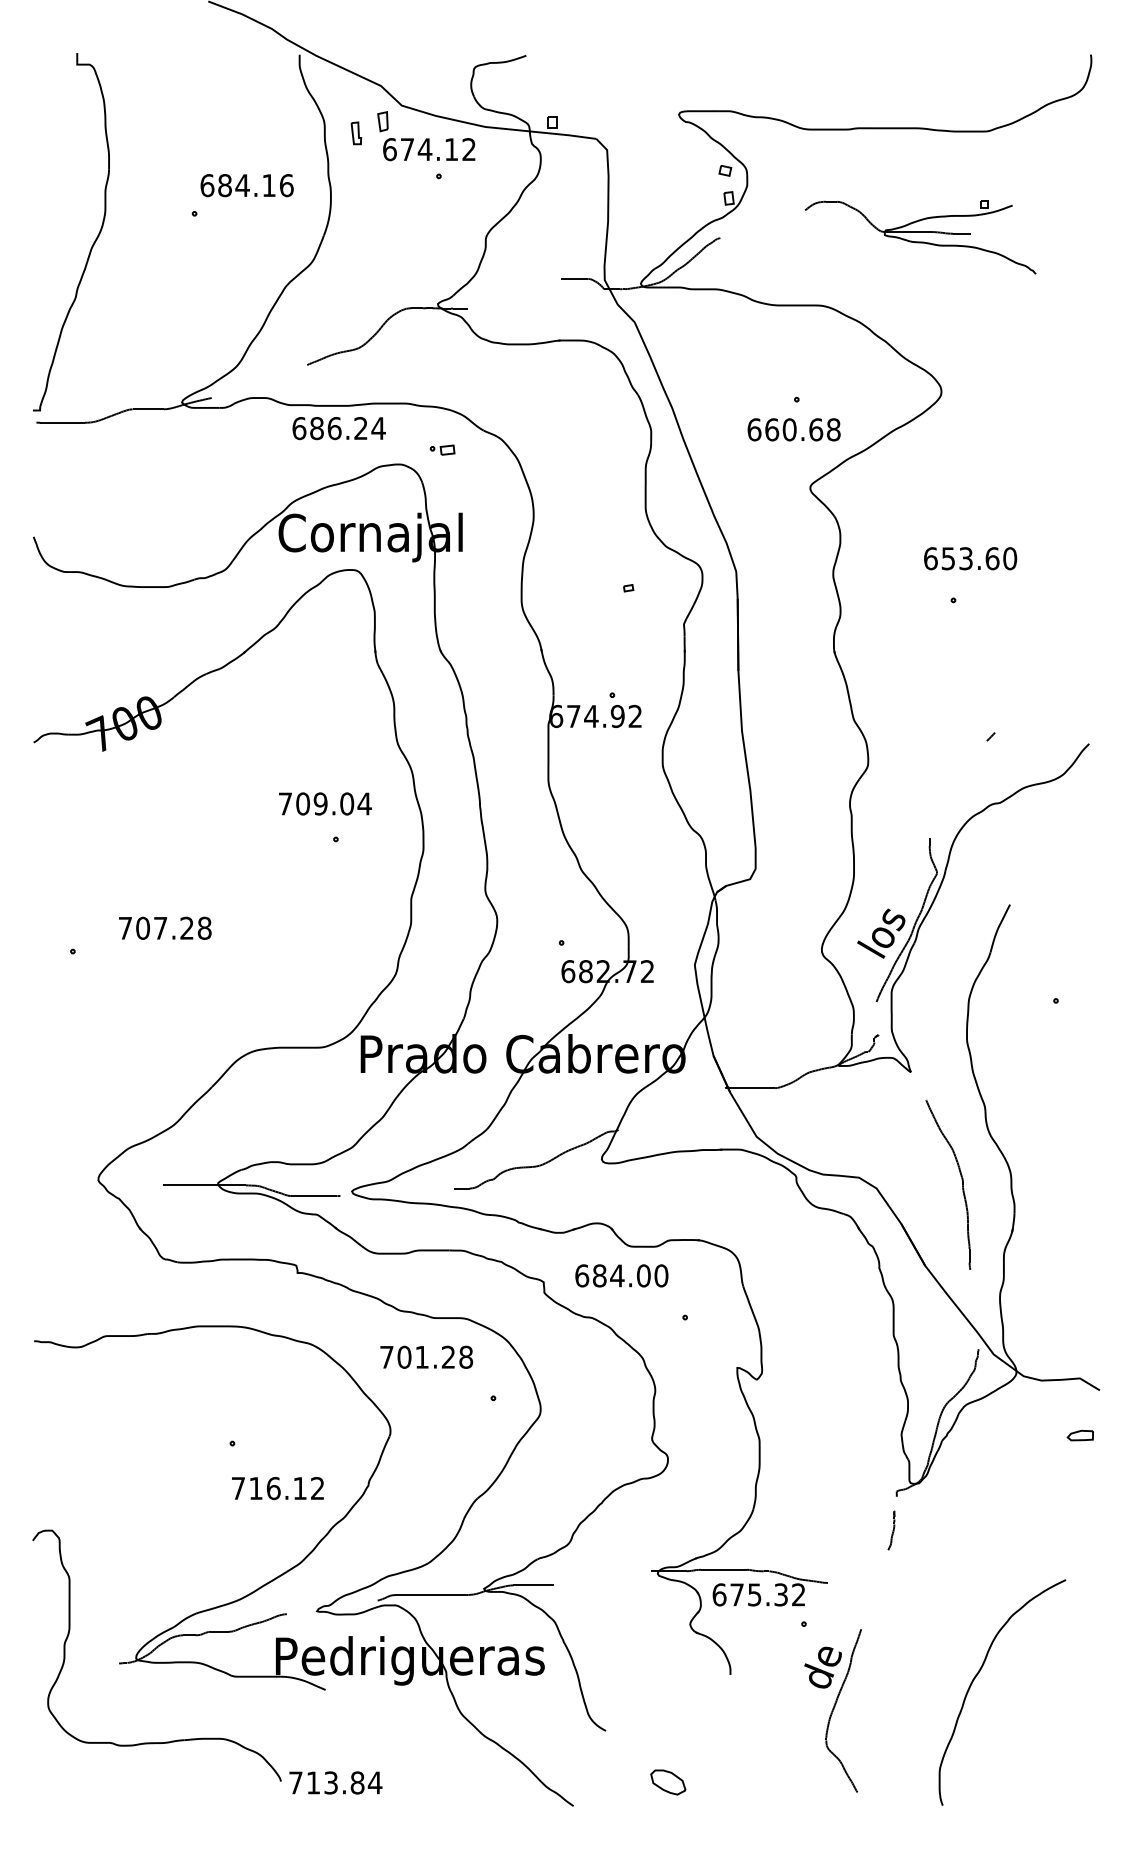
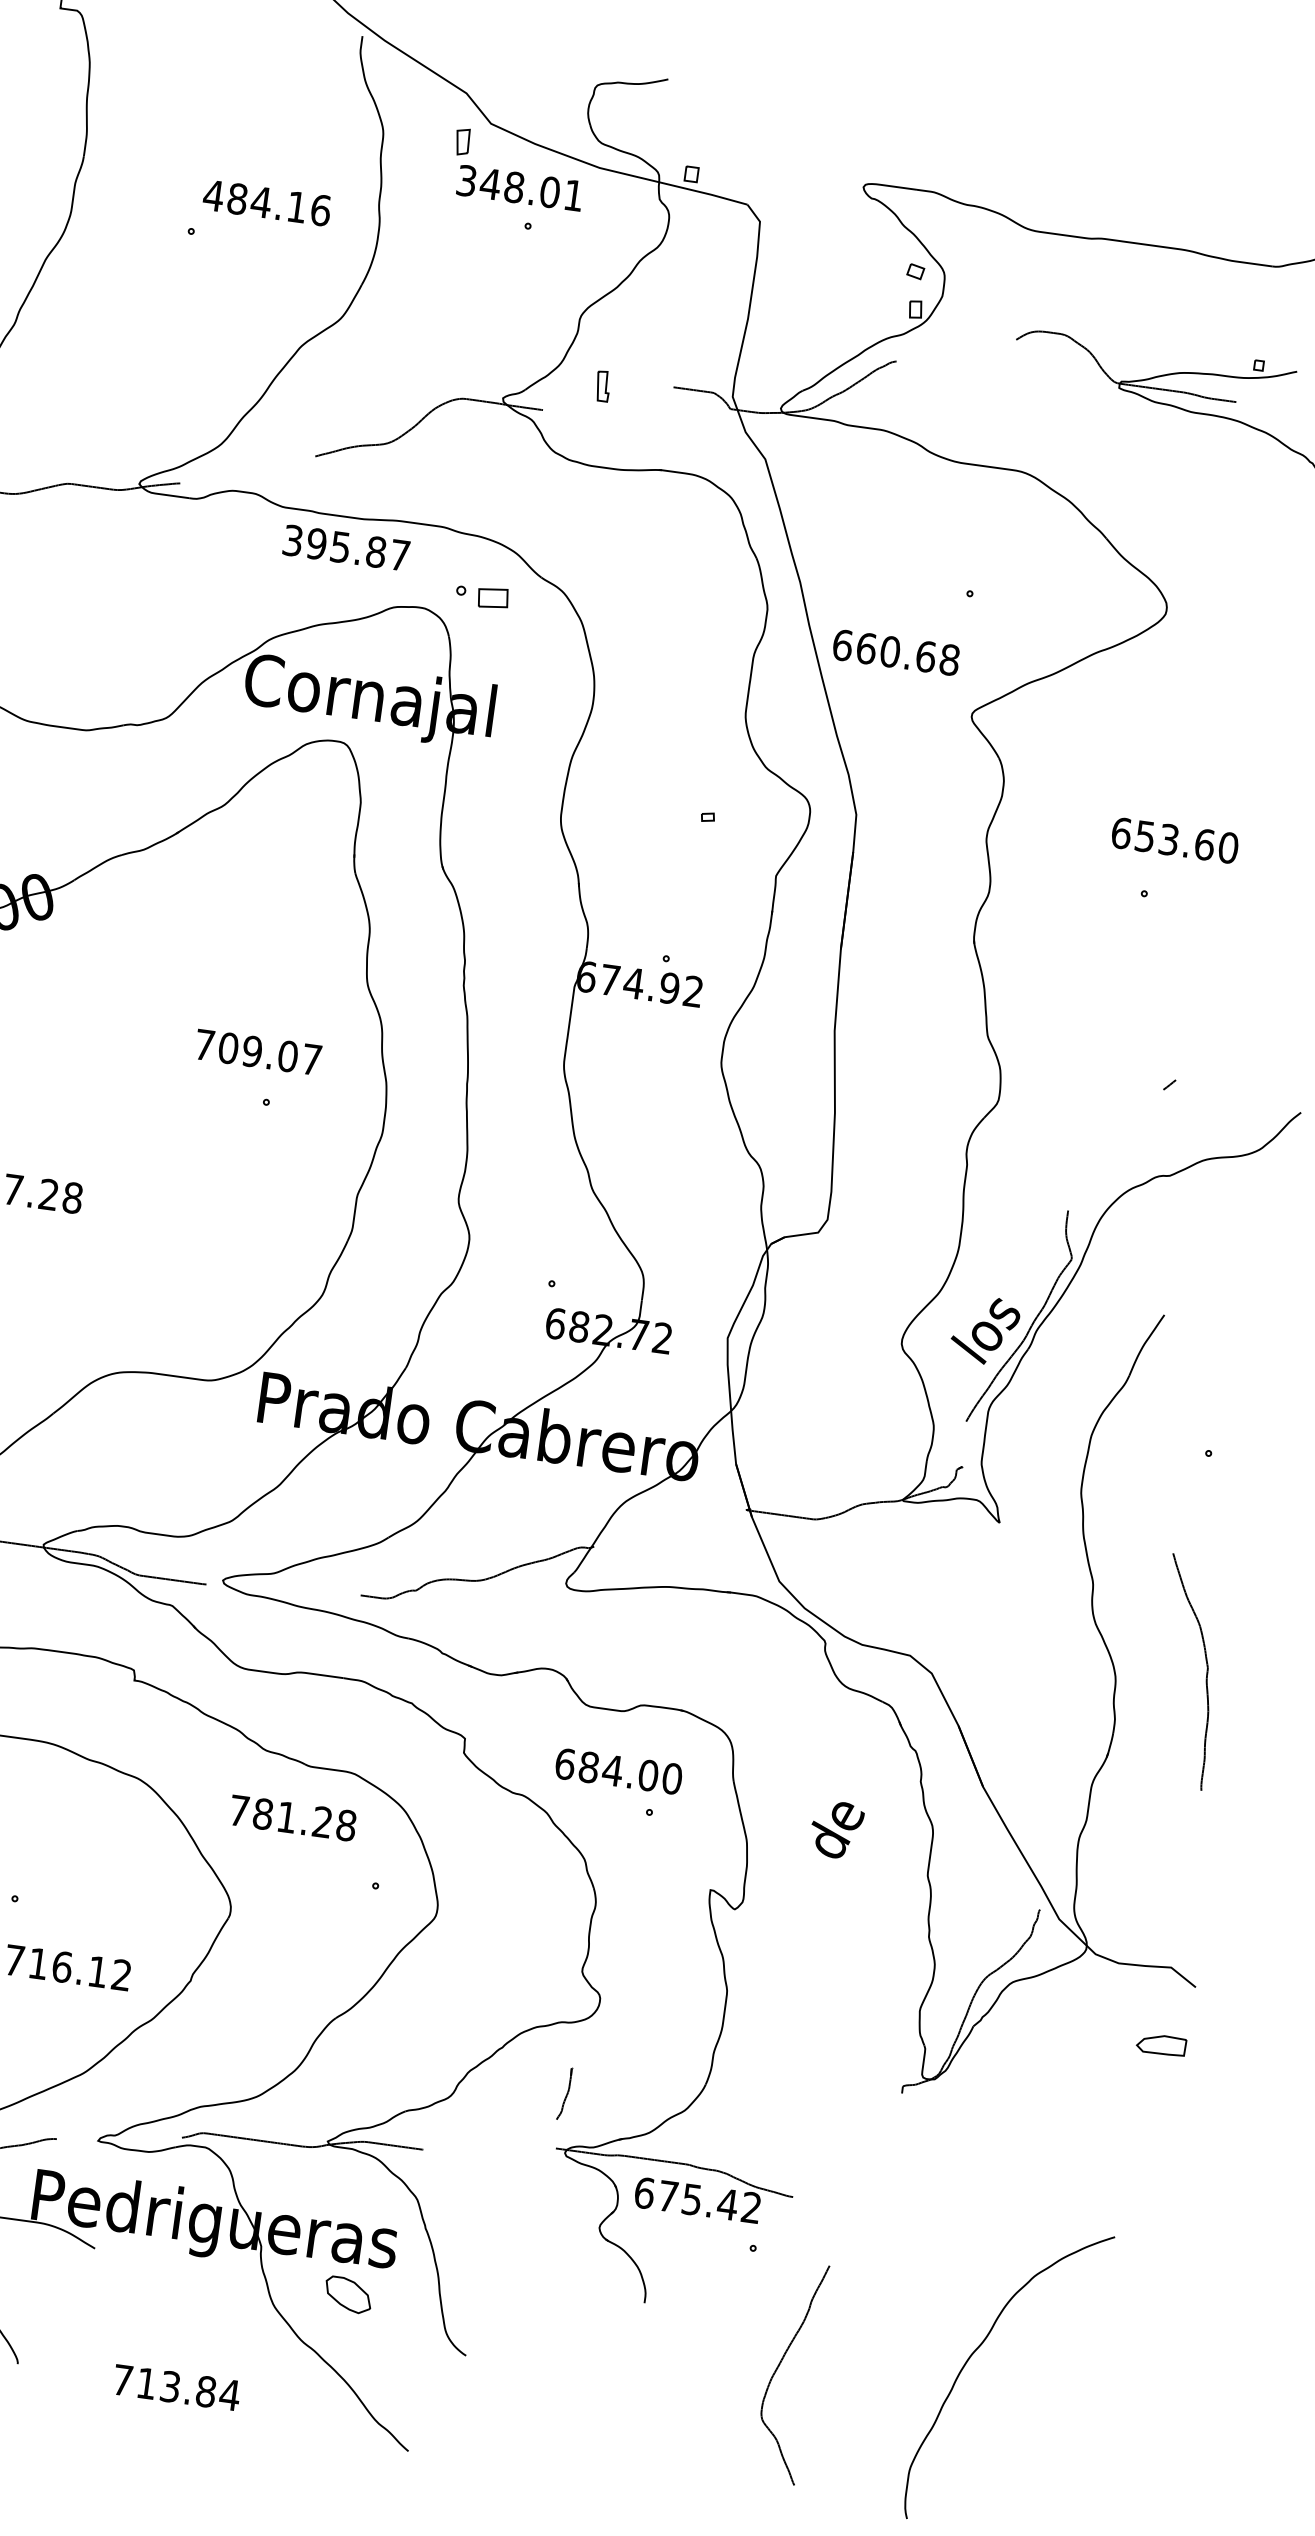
part: (356, 133) -> (603, 386), moved
text: (429, 149) -> (520, 188), 674.12 -> 348.01
text: (207, 185) -> (213, 195), 684.16 -> 484.16
text: (338, 428) -> (345, 547), 686.24 -> 395.87
text: (793, 429) -> (895, 652), moved
part: (442, 449) -> (482, 595), size x1.6
text: (364, 803) -> (311, 1059), 709.04 -> 709.07
curve: (961, 1180) -> (1206, 1668), moved
text: (621, 1275) -> (618, 1770), moved
text: (404, 1357) -> (263, 1814), 701.28 -> 781.28
part: (1079, 1435) -> (1160, 2044), size x1.4
curve: (892, 1530) -> (565, 2093), moved
text: (780, 1594) -> (726, 2203), 675.32 -> 675.42
text: (822, 1667) -> (835, 1829), moved
text: (335, 1782) -> (176, 2387), moved
part: (668, 1782) -> (348, 2295), moved

